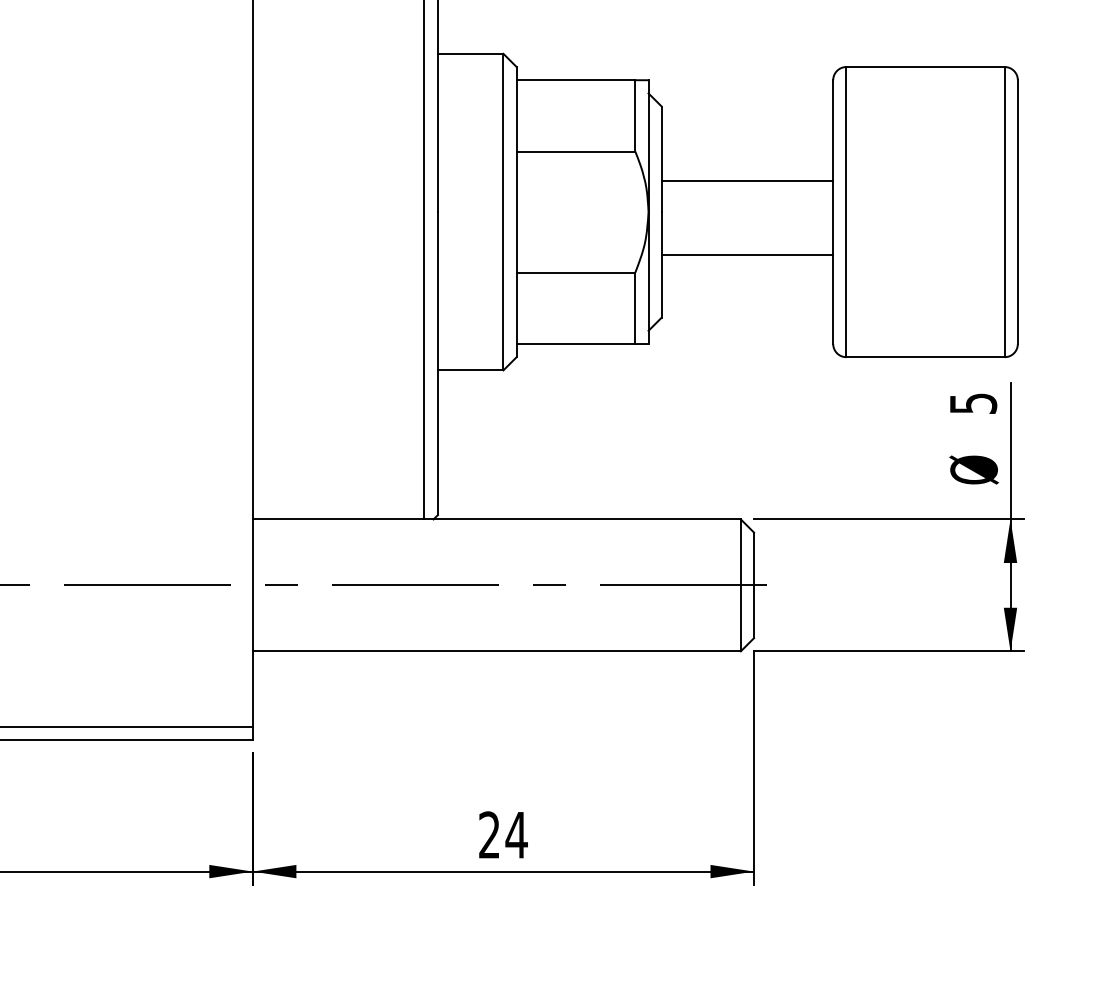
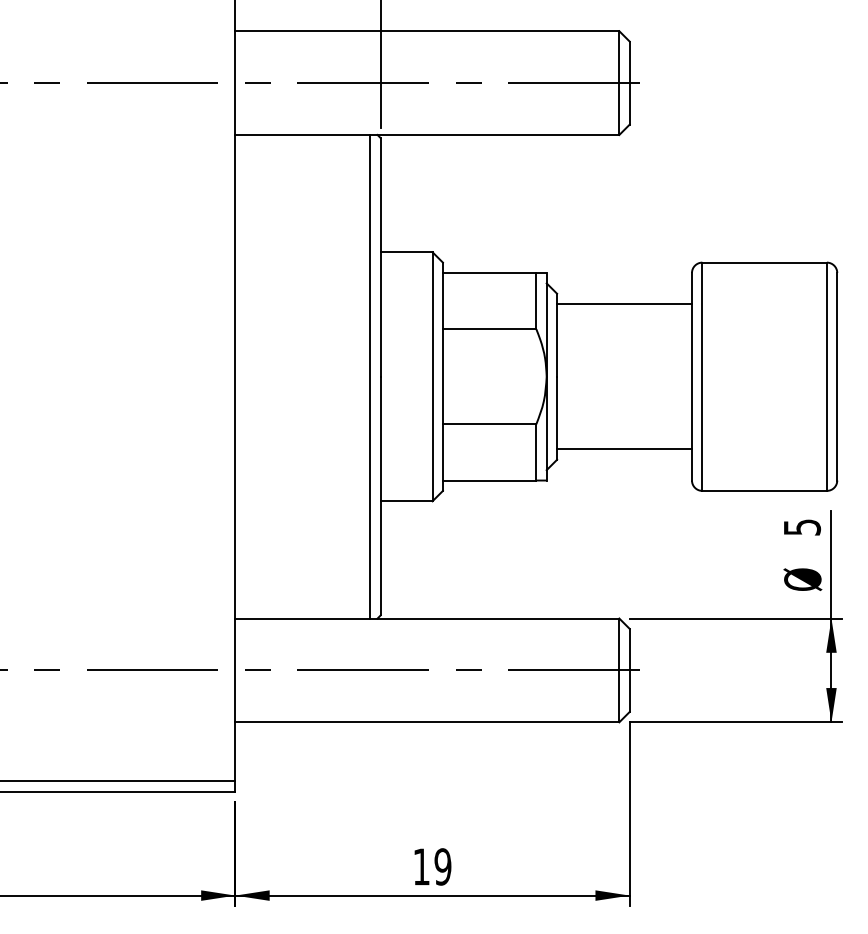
line: (747, 181) -> (624, 304), moved
line: (747, 254) -> (624, 449), moved
text: (503, 834) -> (432, 866), 24 -> 19

